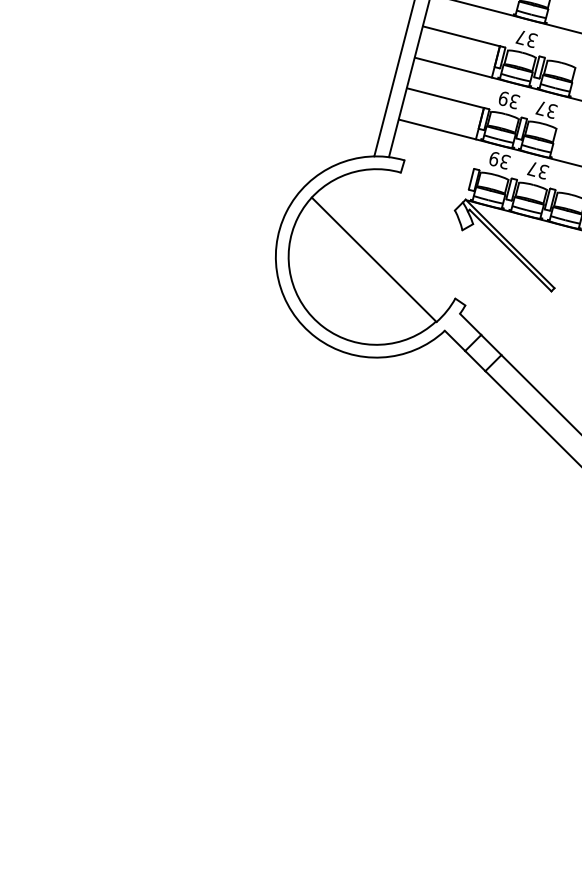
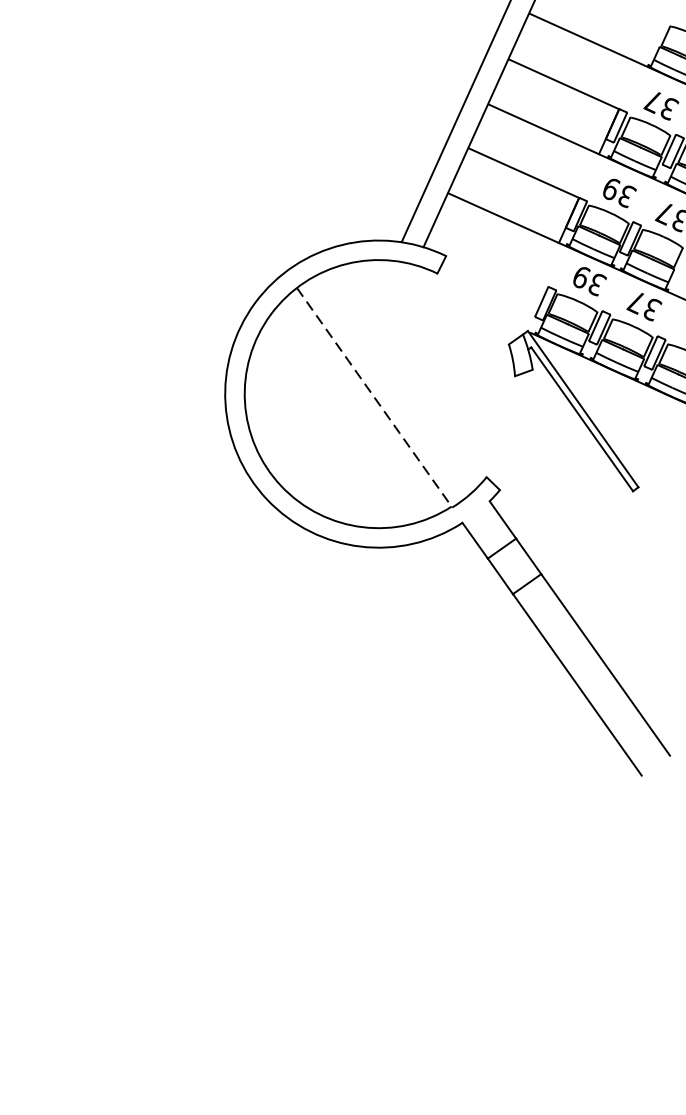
line: (374, 260) -> (374, 398), solid -> dashed

